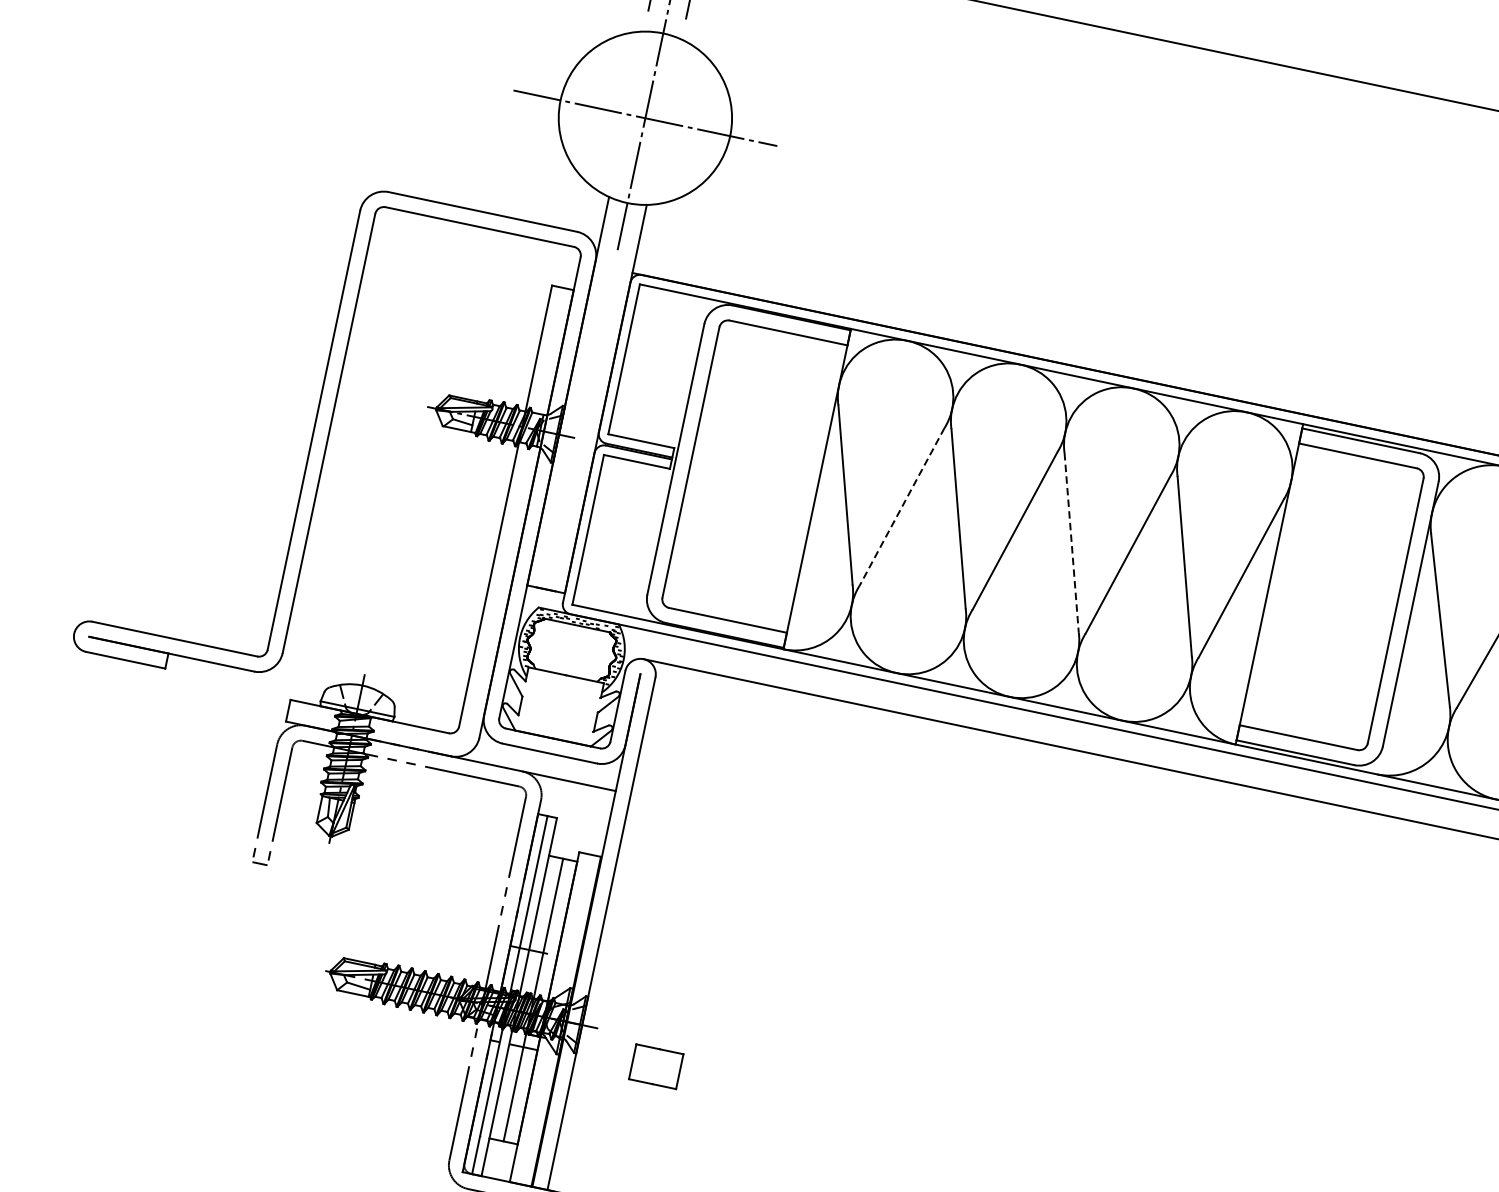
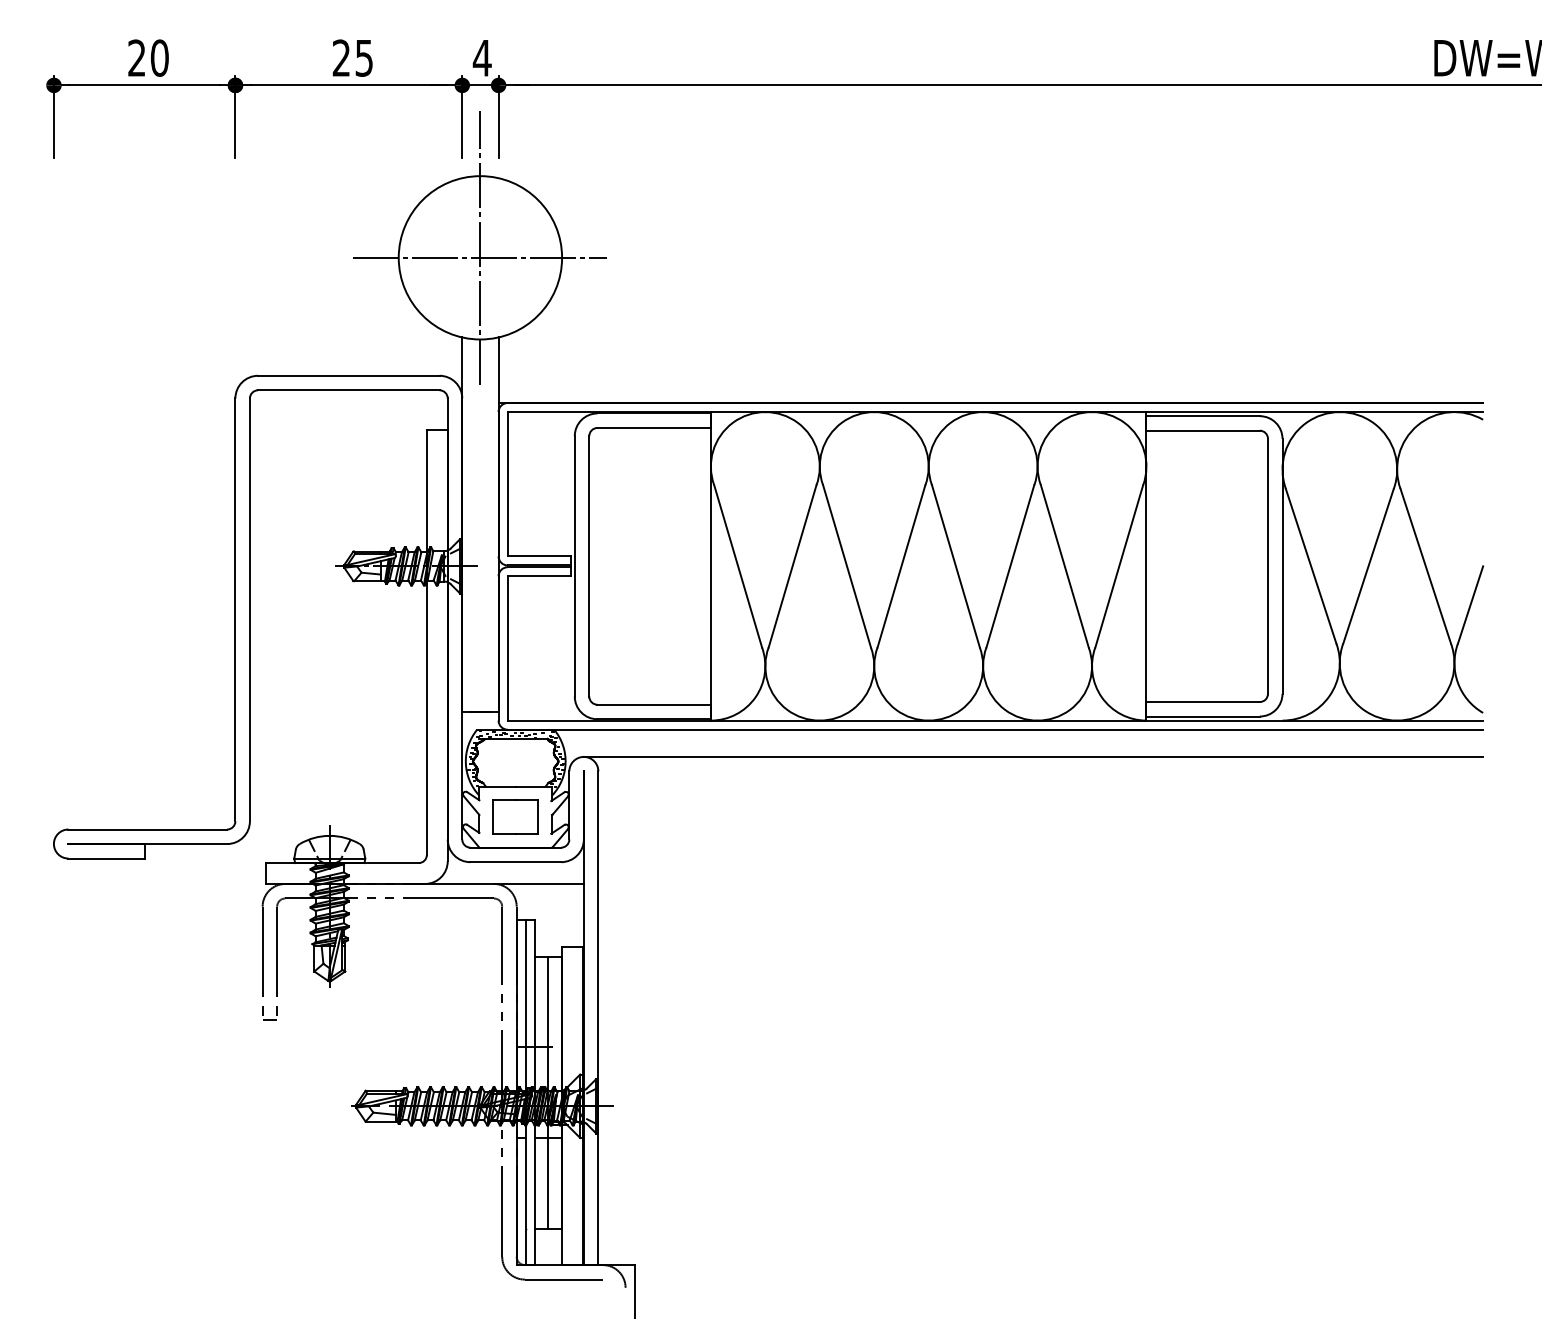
line: (901, 507) -> (792, 566), dashed -> solid
line: (1071, 542) -> (955, 566), dashed -> solid
part: (656, 1065) -> (515, 816), moved

